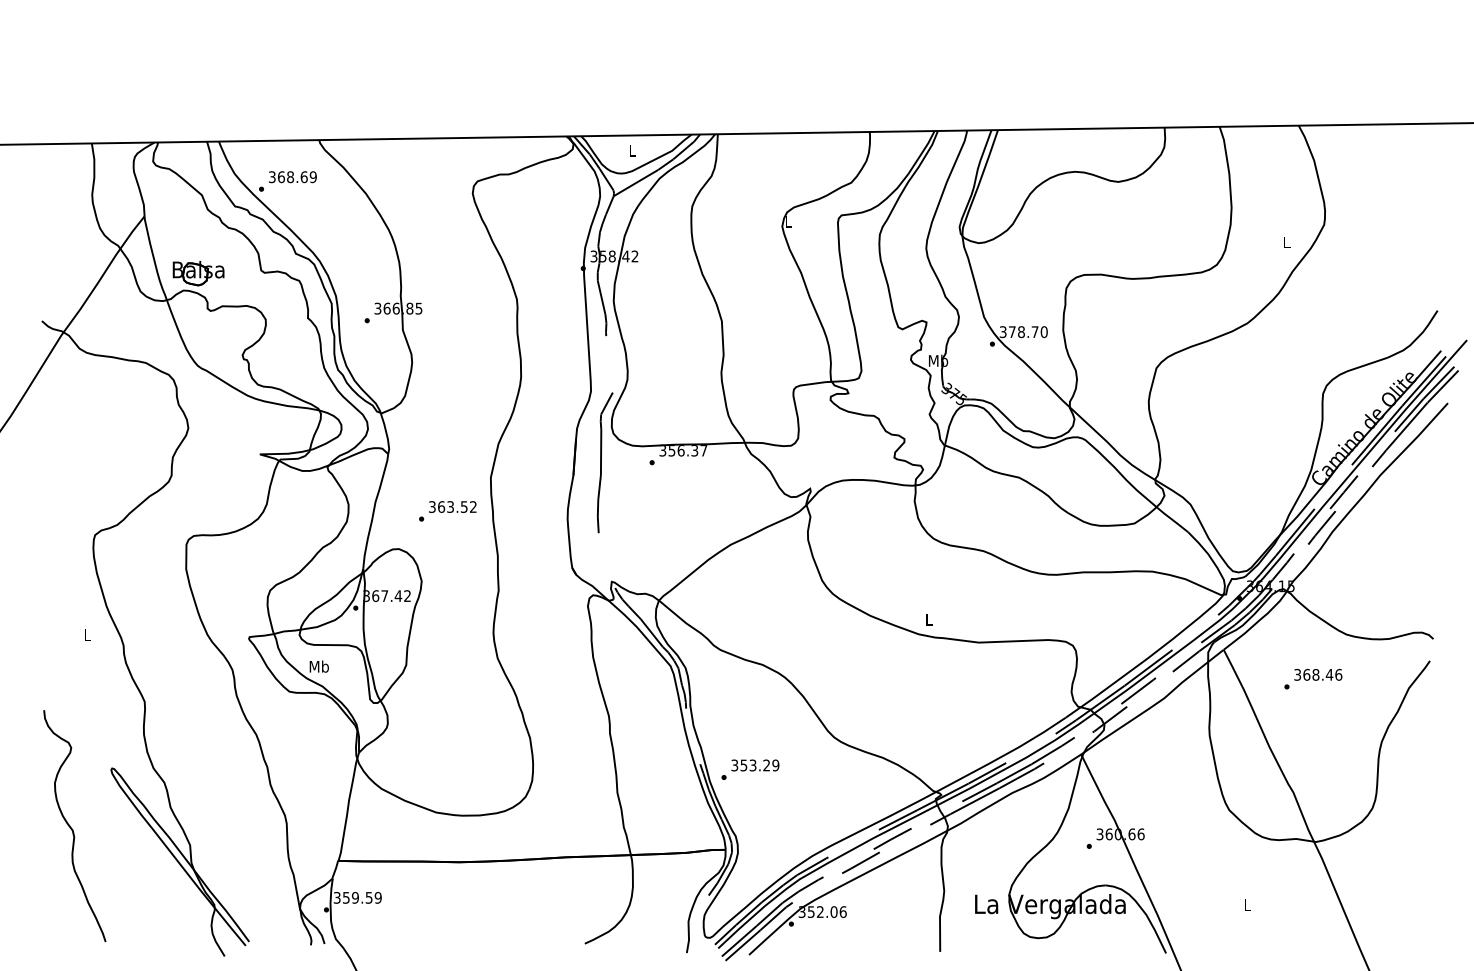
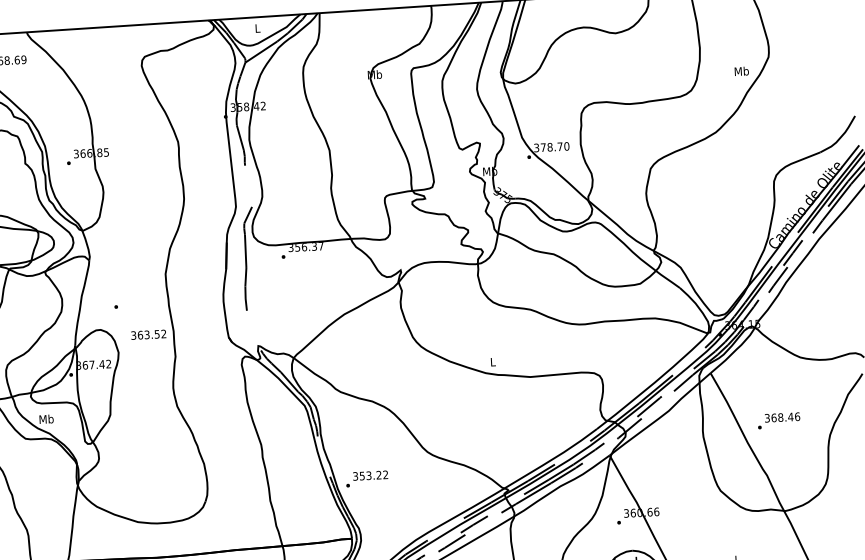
text: (788, 221) -> (374, 74), L -> Mb
text: (1286, 242) -> (741, 71), L -> Mb
text: (452, 506) -> (148, 334), moved
text: (1313, 679) -> (779, 421), moved
text: (775, 765) -> (385, 474), 353.29 -> 353.22

